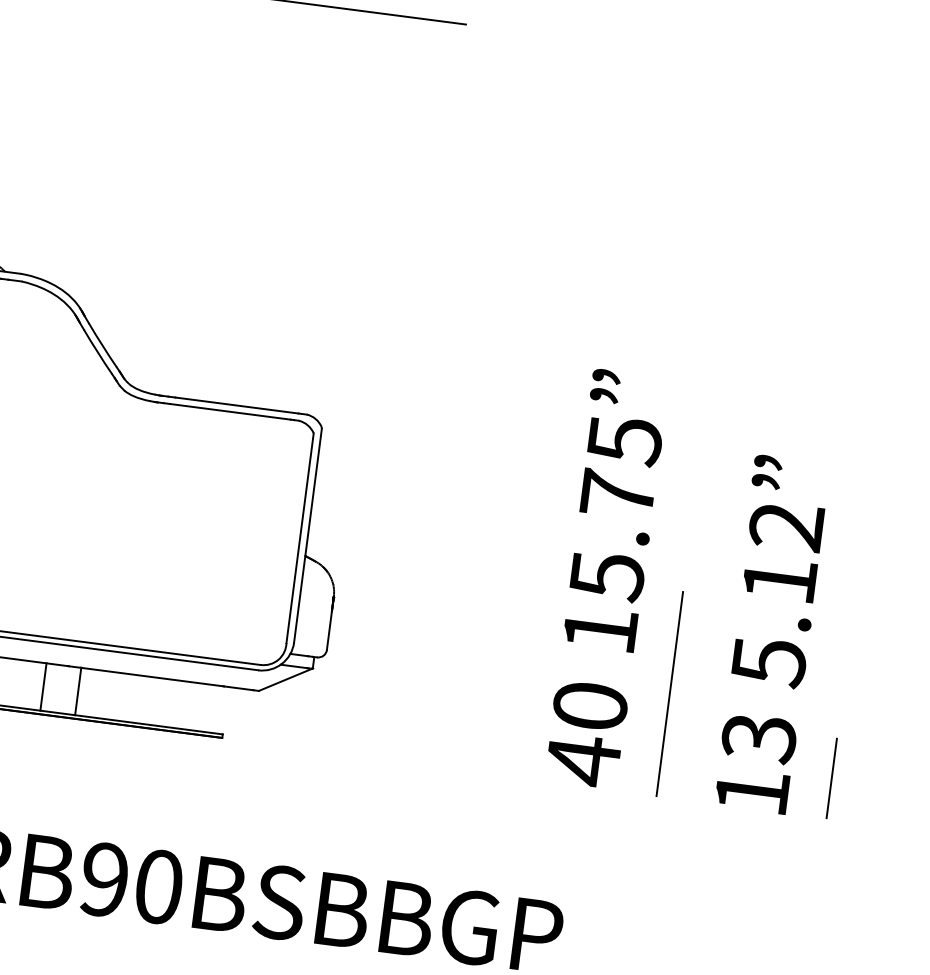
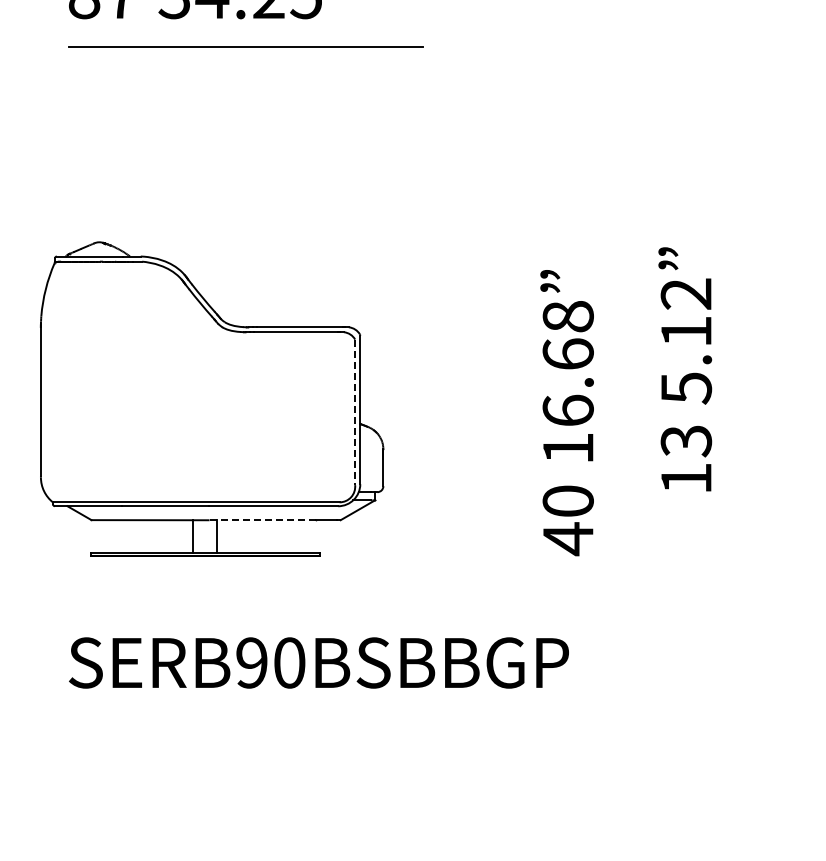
text: (614, 509) -> (567, 364), 15.75 -> 16.68
line: (300, 538) -> (355, 412), solid -> dashed
text: (771, 634) -> (685, 369), moved
line: (146, 676) -> (262, 520), solid -> dashed
line: (669, 693) -> (621, 485), removed
line: (831, 777) -> (739, 528), removed

